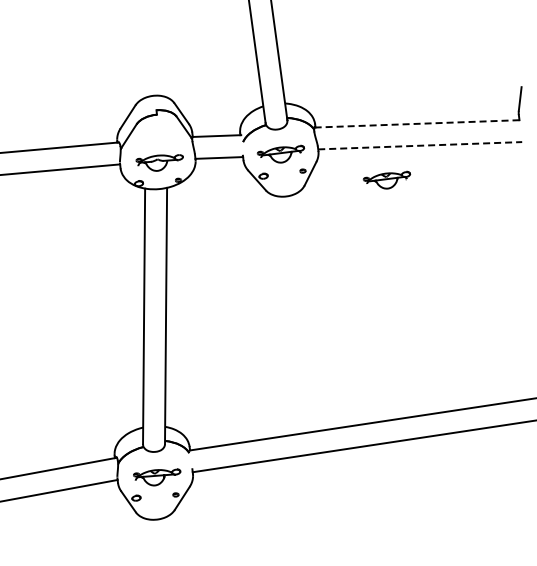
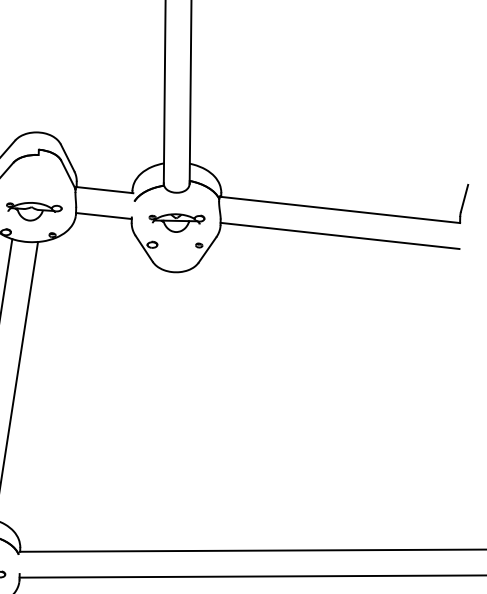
line: (416, 123) -> (339, 209), dashed -> solid
line: (420, 145) -> (340, 235), dashed -> solid
part: (386, 179) -> (295, 269), removed

